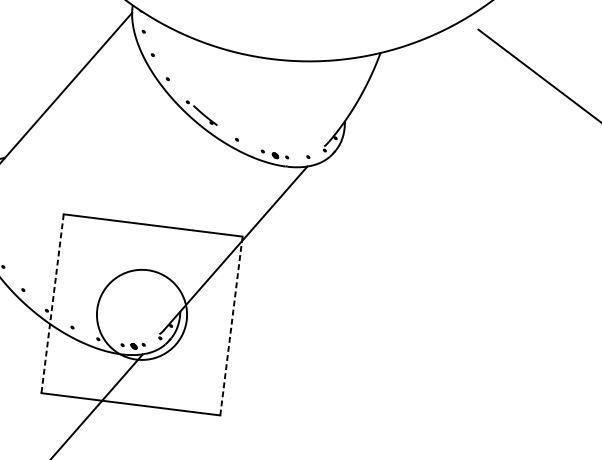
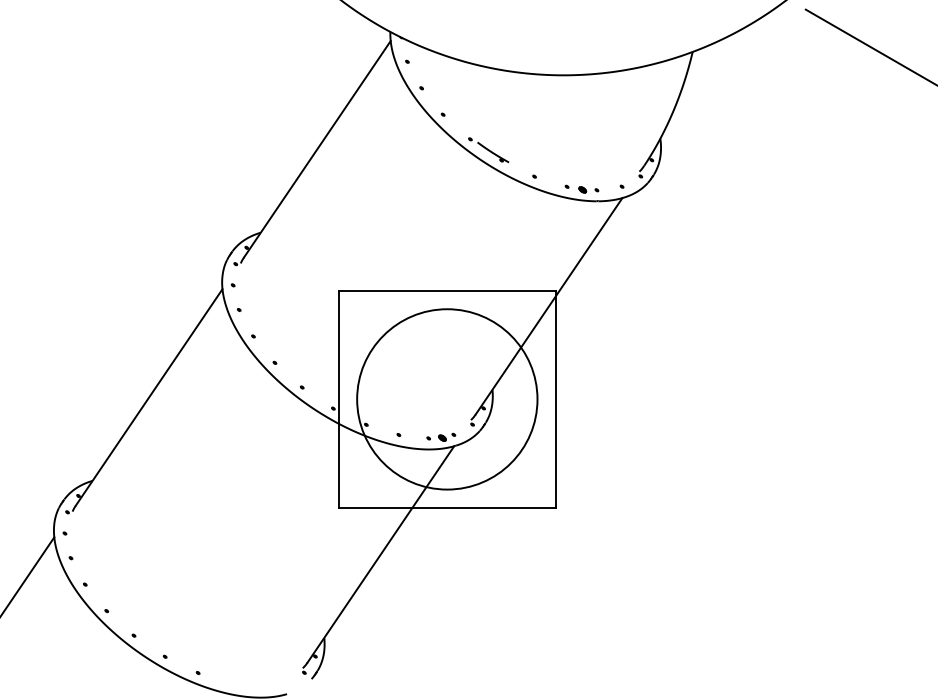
line: (52, 303) -> (339, 399), dashed -> solid
circle: (142, 314) -> (447, 399), size x1.67
line: (231, 325) -> (555, 398), dashed -> solid

